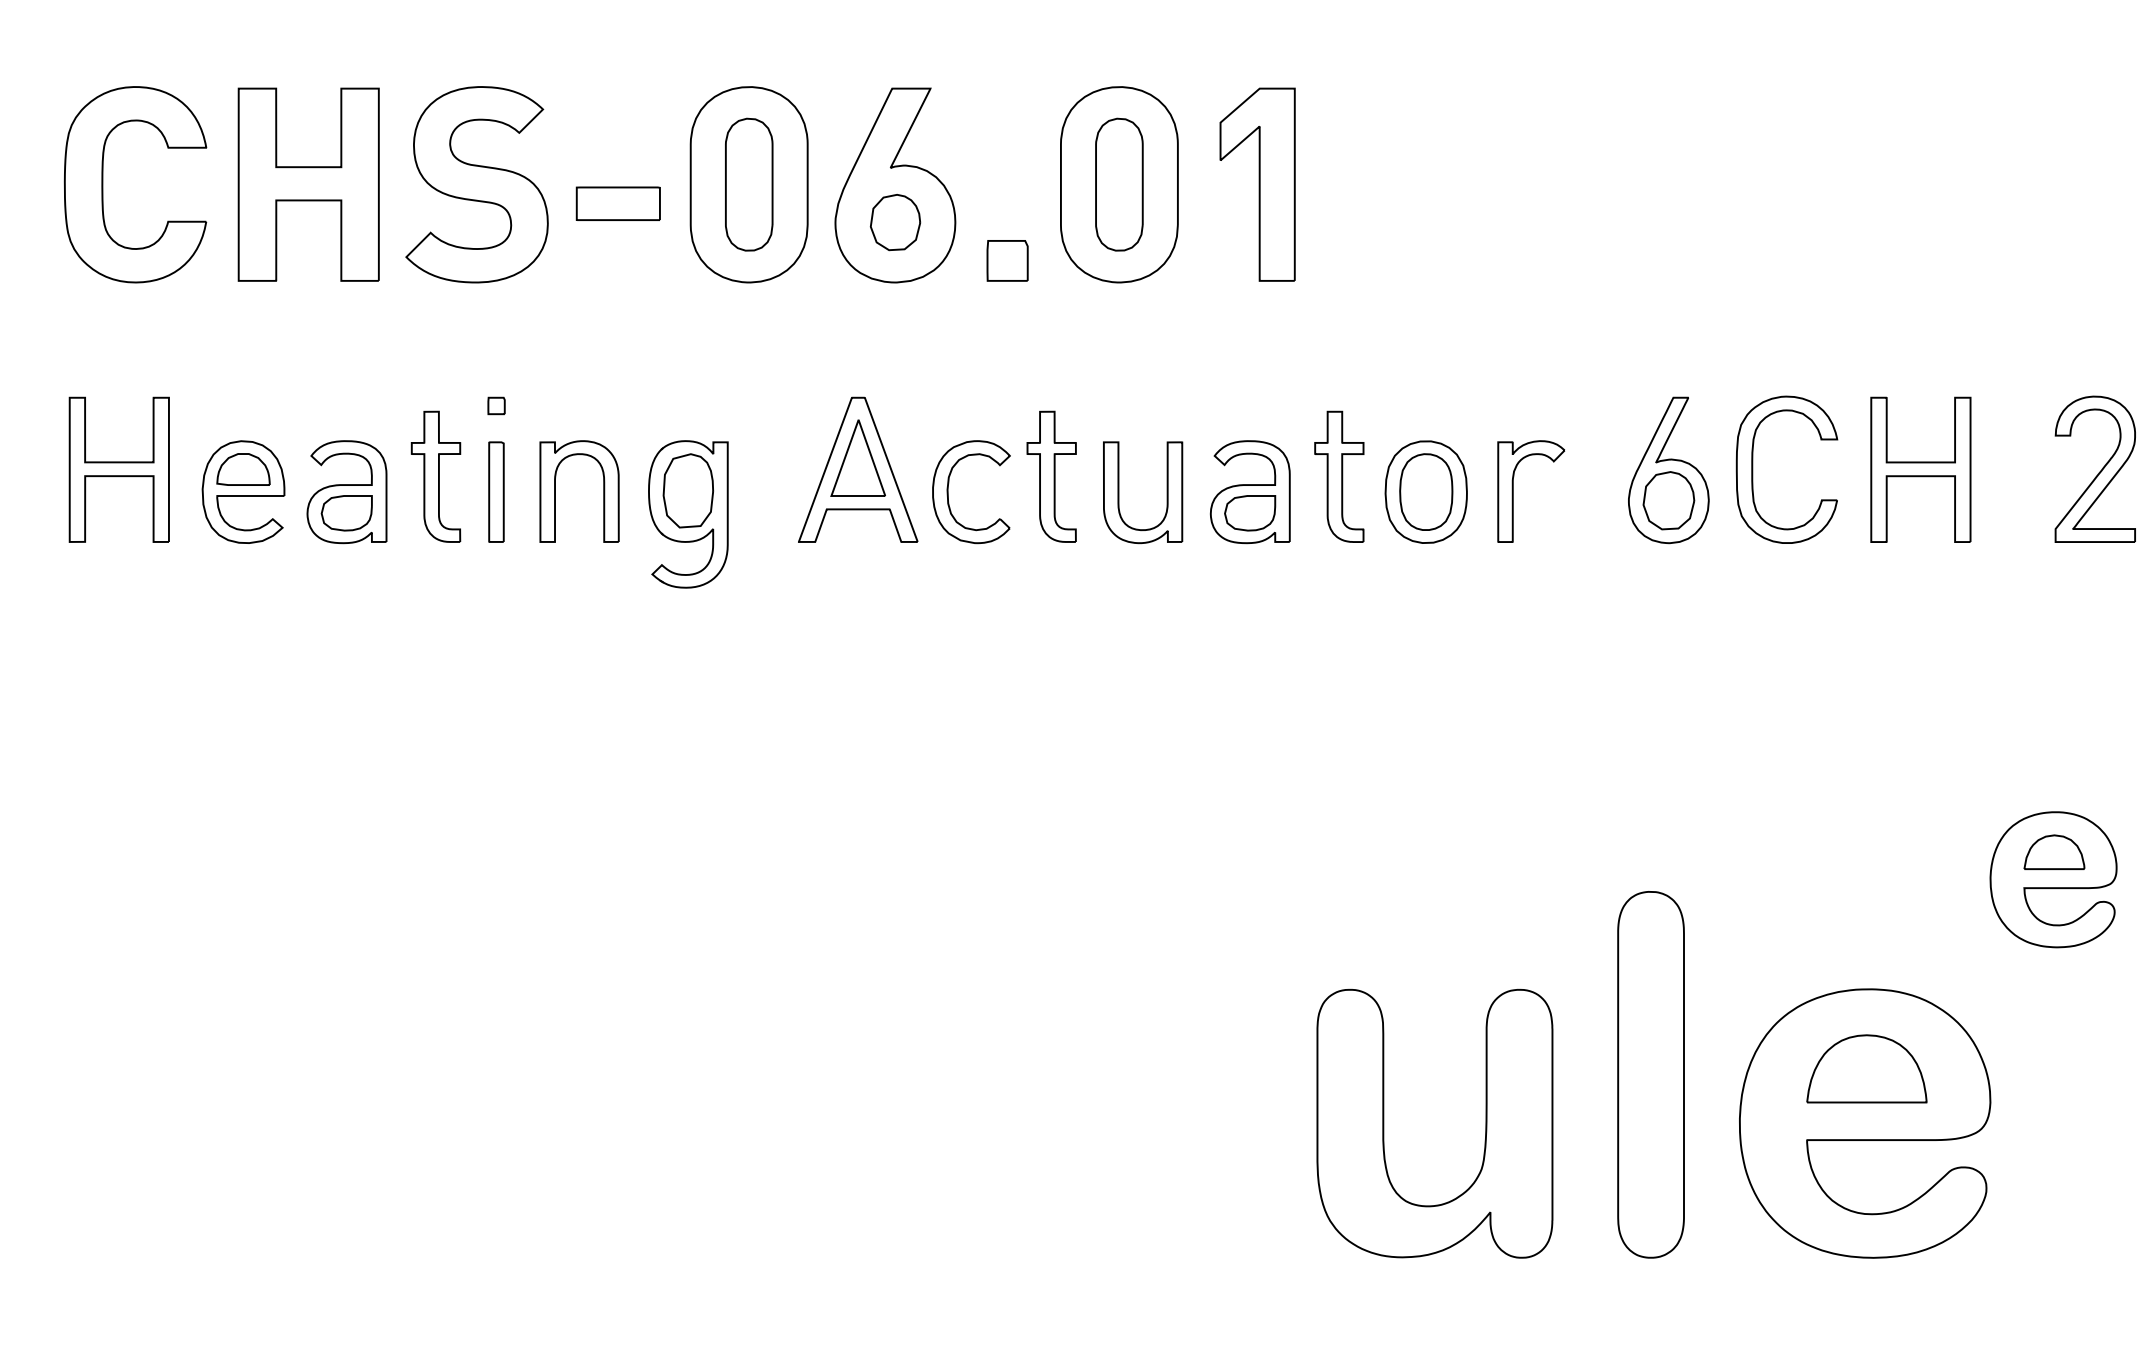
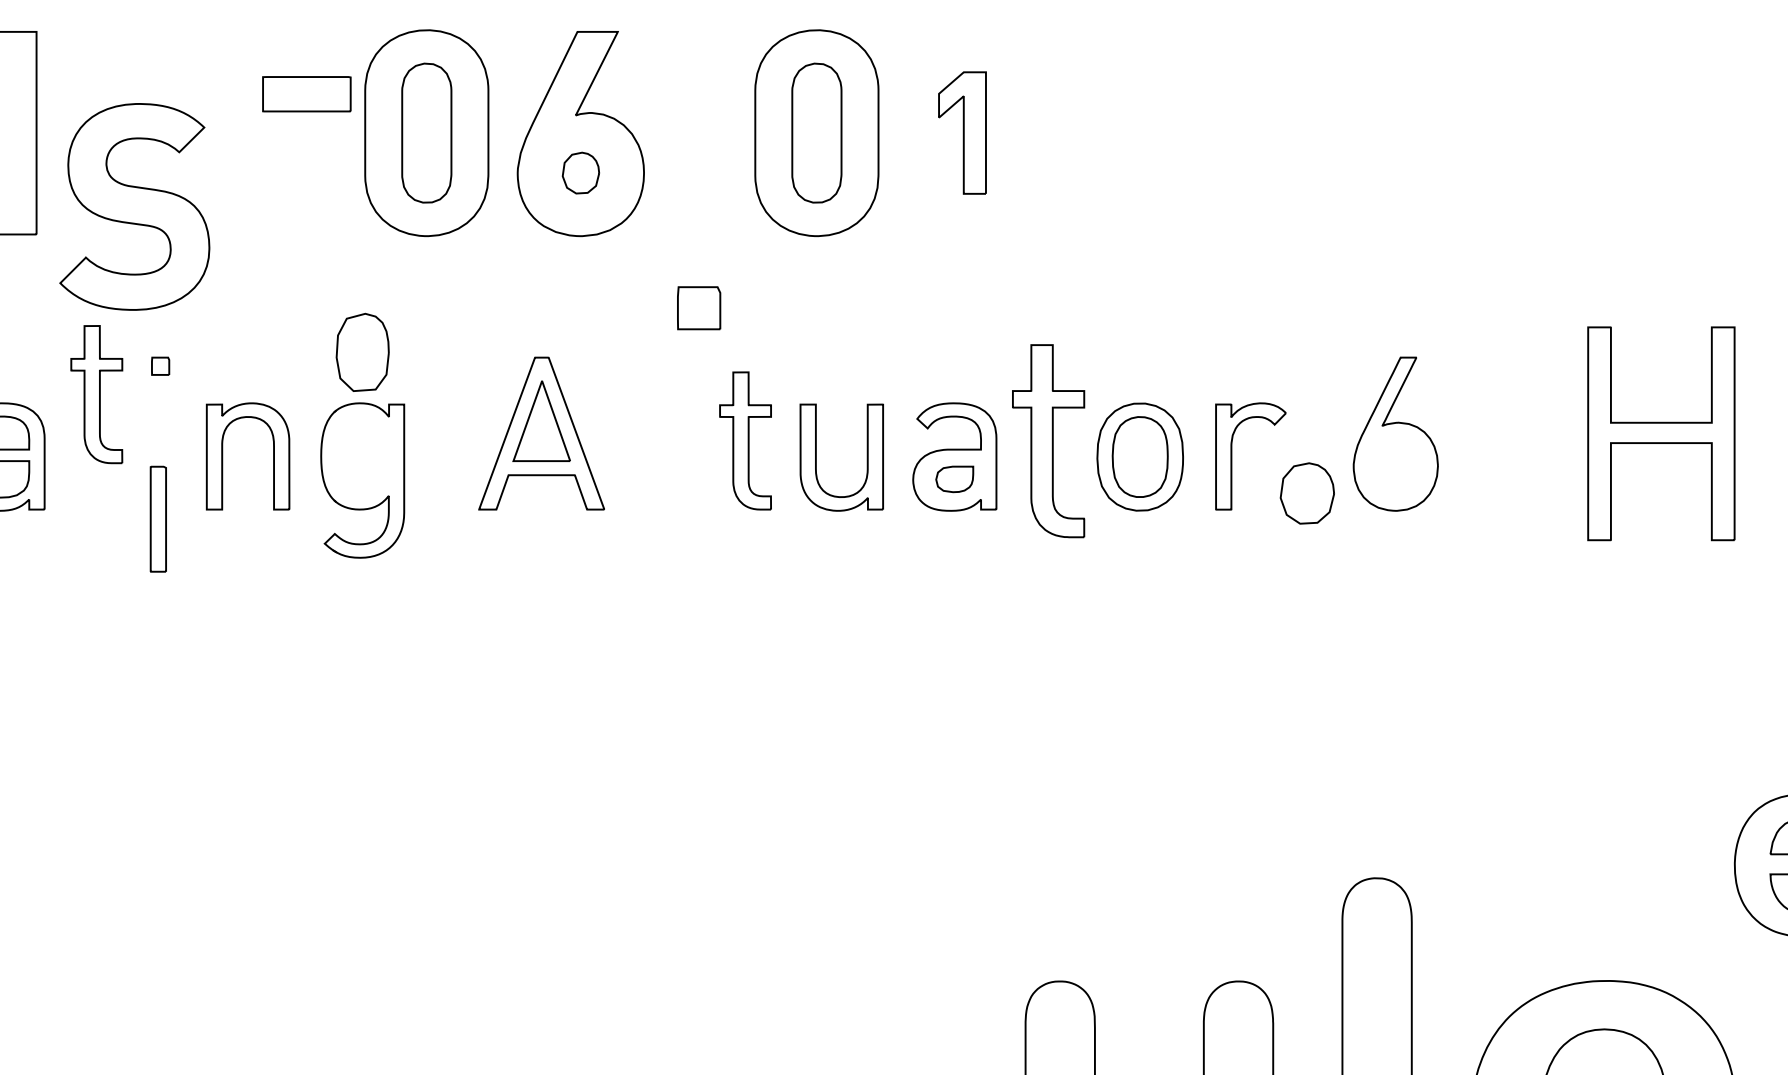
part: (476, 184) -> (134, 206), moved
part: (1257, 184) -> (962, 132), size x0.6
part: (617, 203) -> (305, 93), moved
part: (895, 222) -> (580, 172), size x0.7
part: (1007, 260) -> (698, 307), moved
part: (1753, 469) -> (1485, 433), removed
part: (1920, 469) -> (1661, 433), size x1.4
part: (435, 476) -> (96, 394), moved
part: (1339, 476) -> (1048, 440), size x1.4
part: (687, 490) -> (361, 352), moved
part: (496, 491) -> (158, 518), moved
part: (948, 492) -> (636, 457), removed
part: (1668, 500) -> (1306, 493), moved
part: (1250, 513) -> (955, 479), size x0.7

